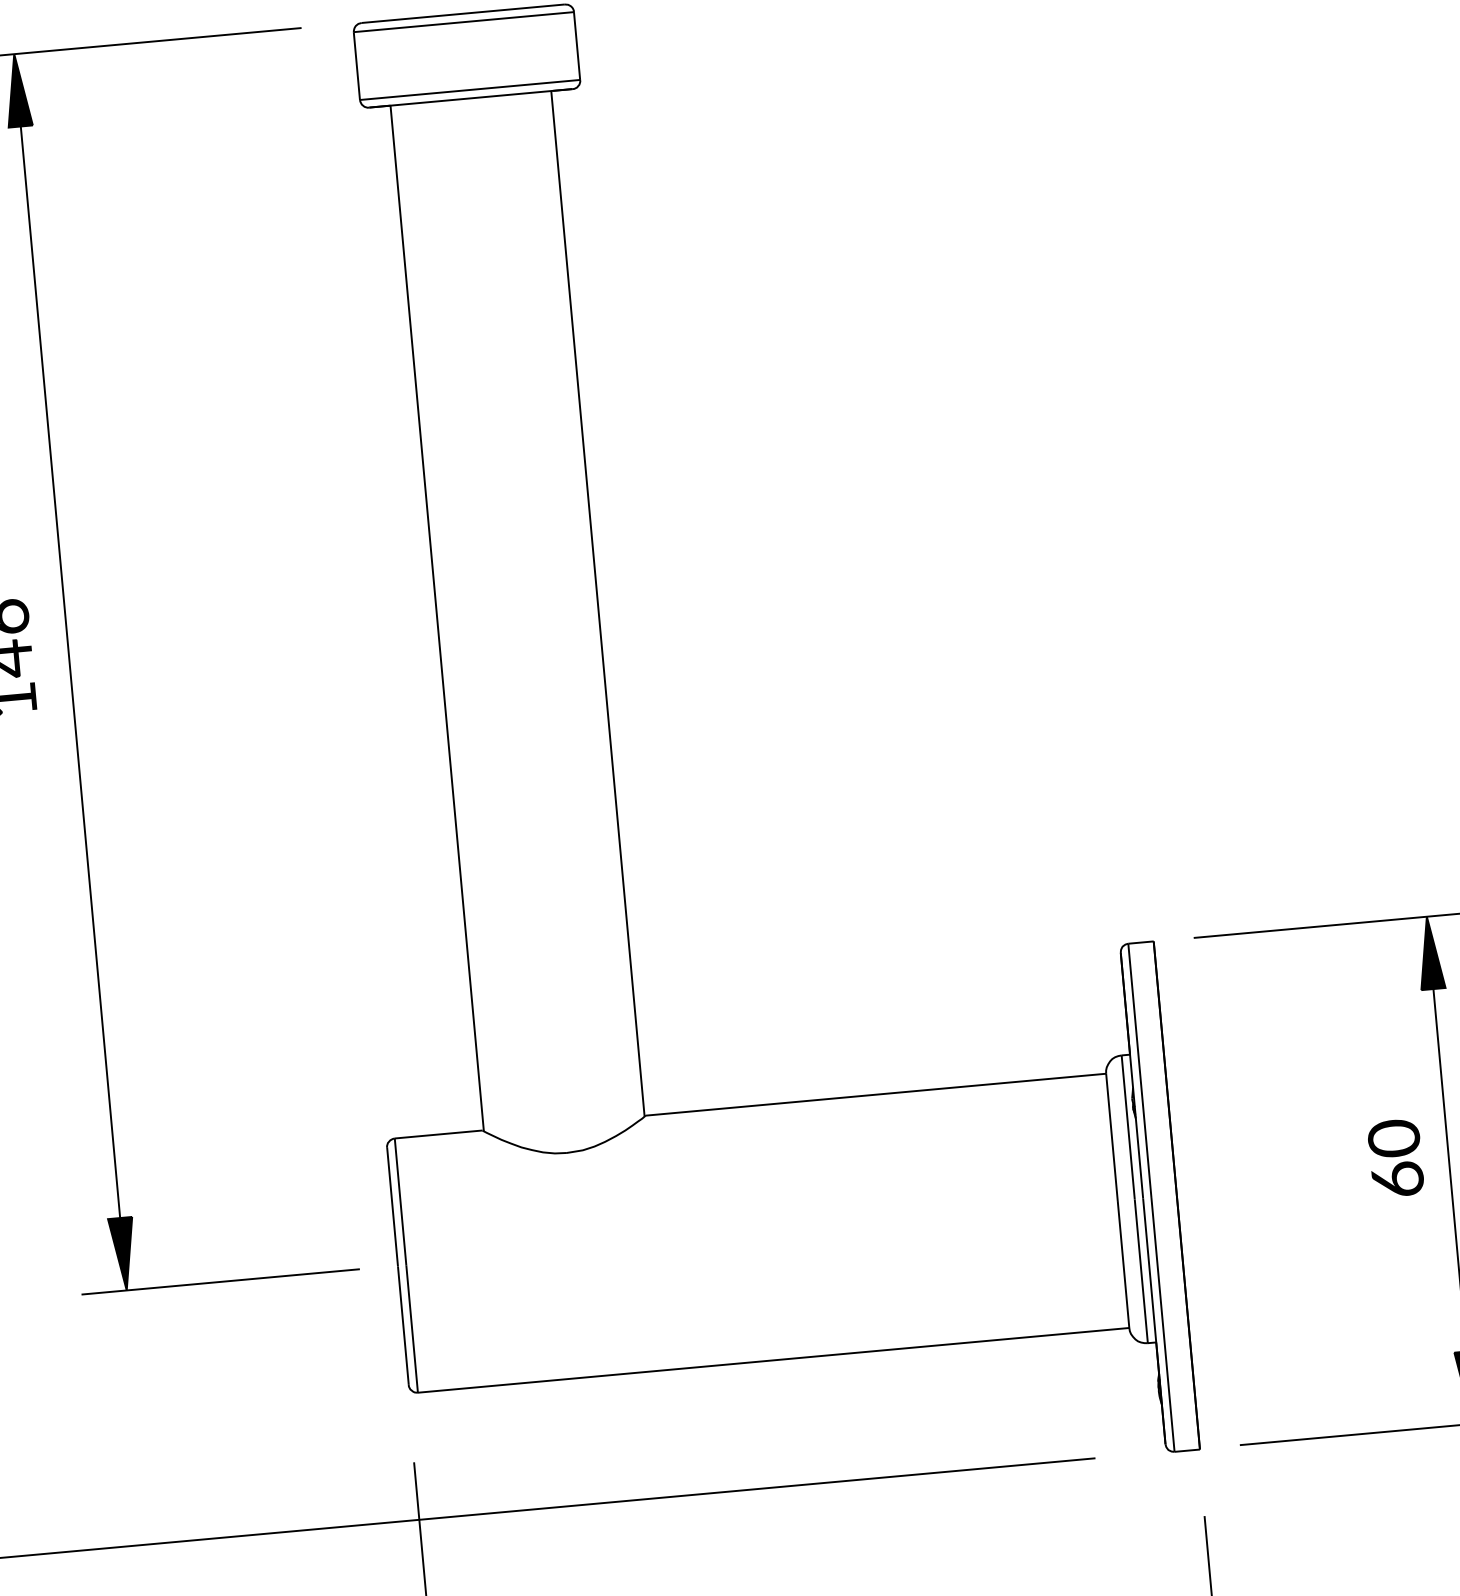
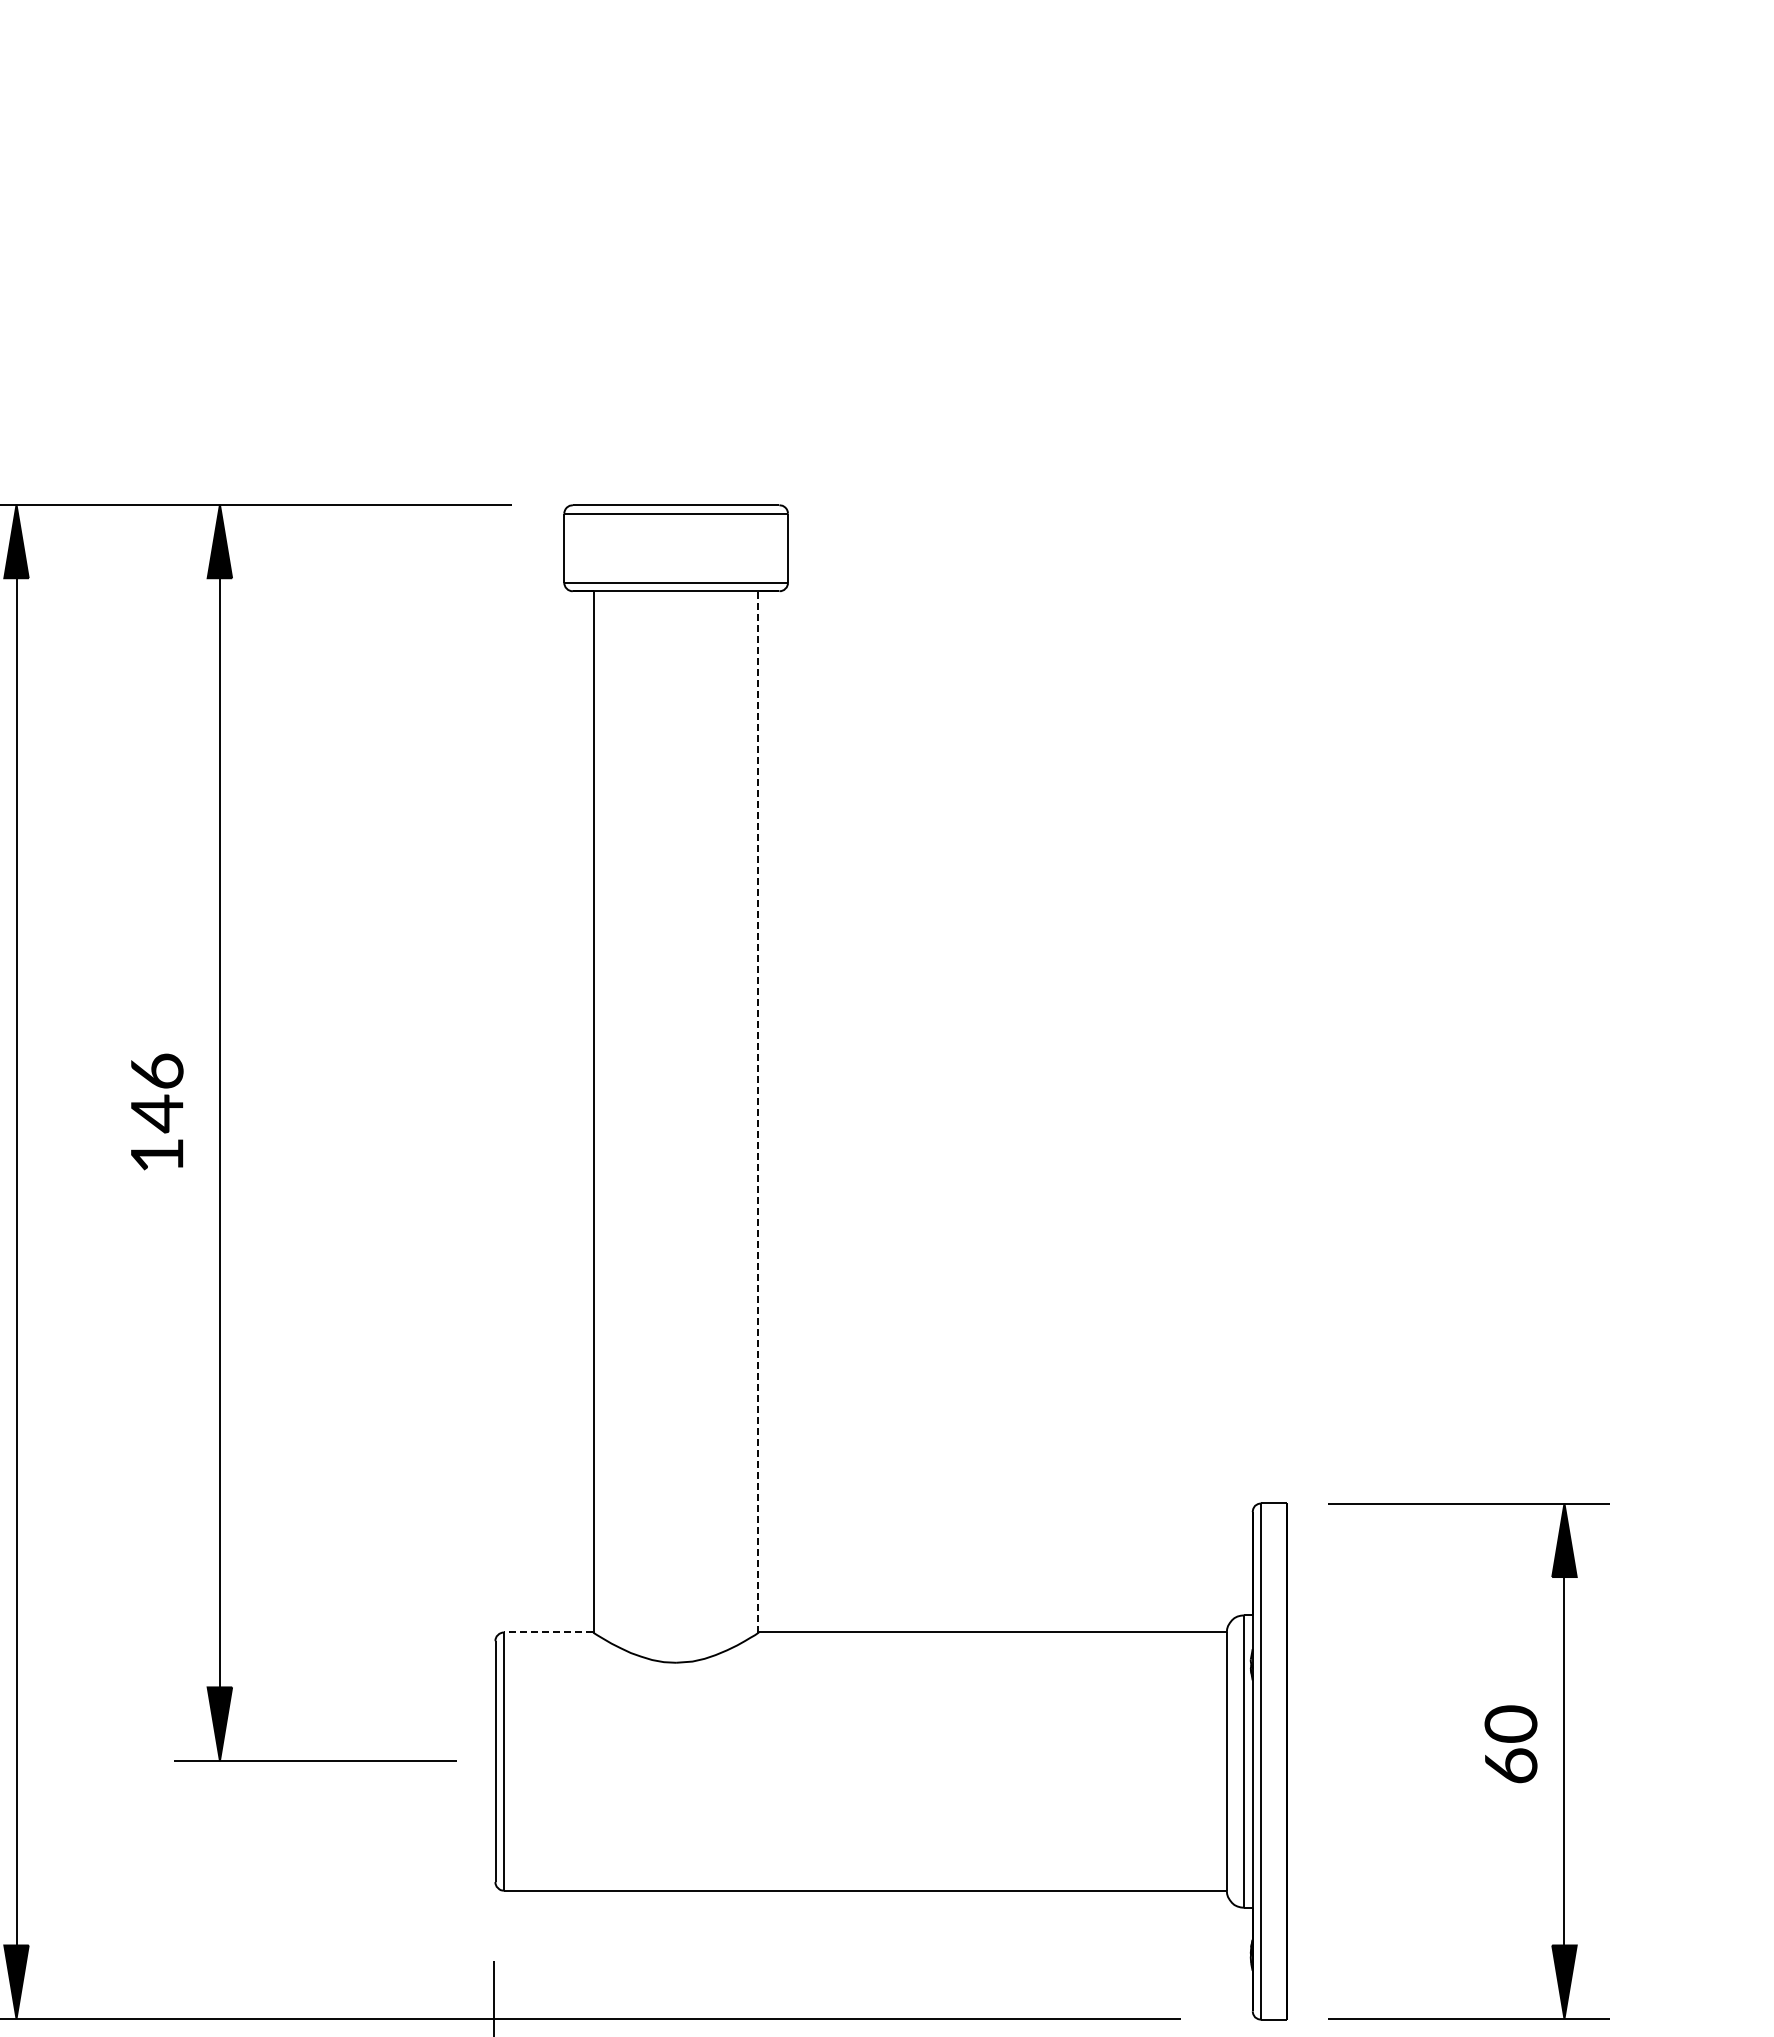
line: (597, 603) -> (757, 1111), solid -> dashed
line: (438, 1134) -> (548, 1632), solid -> dashed

